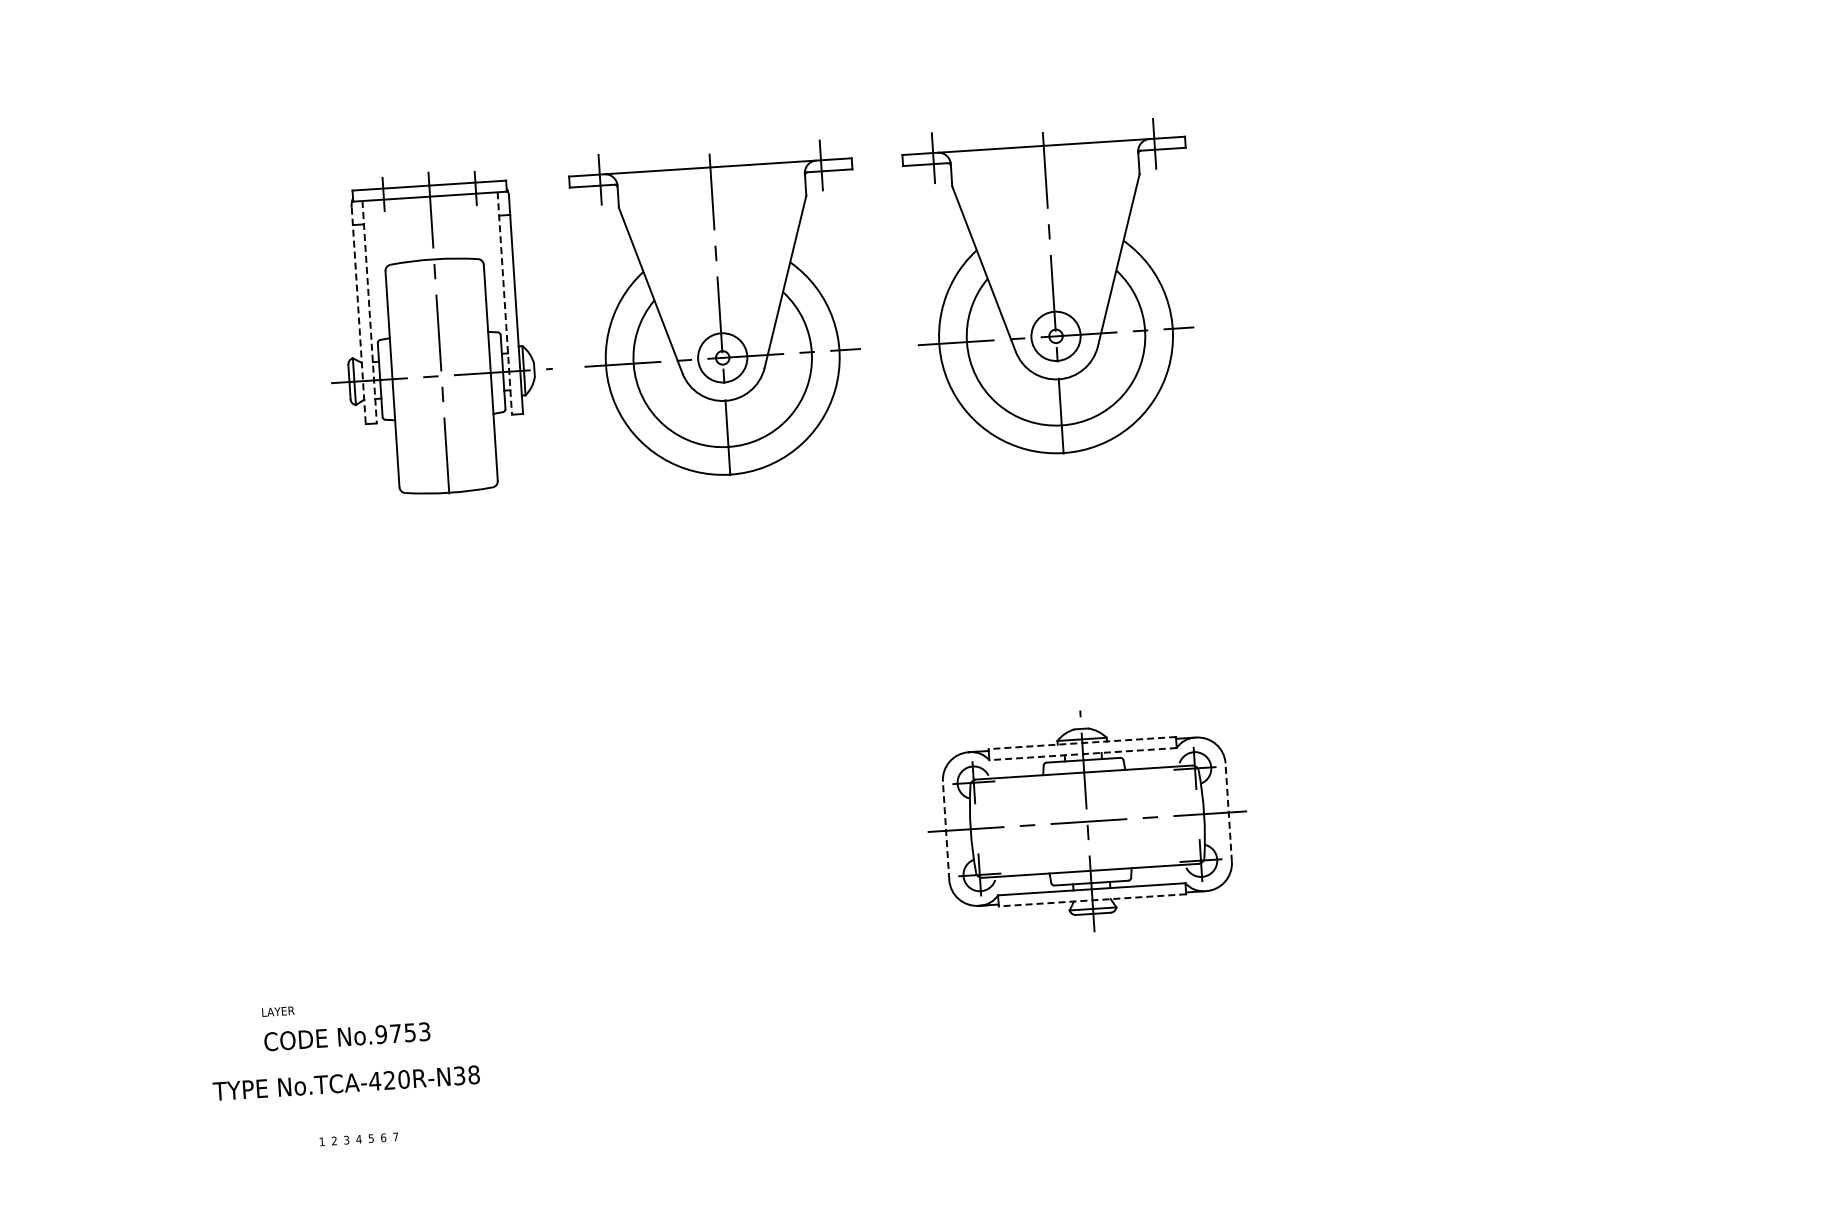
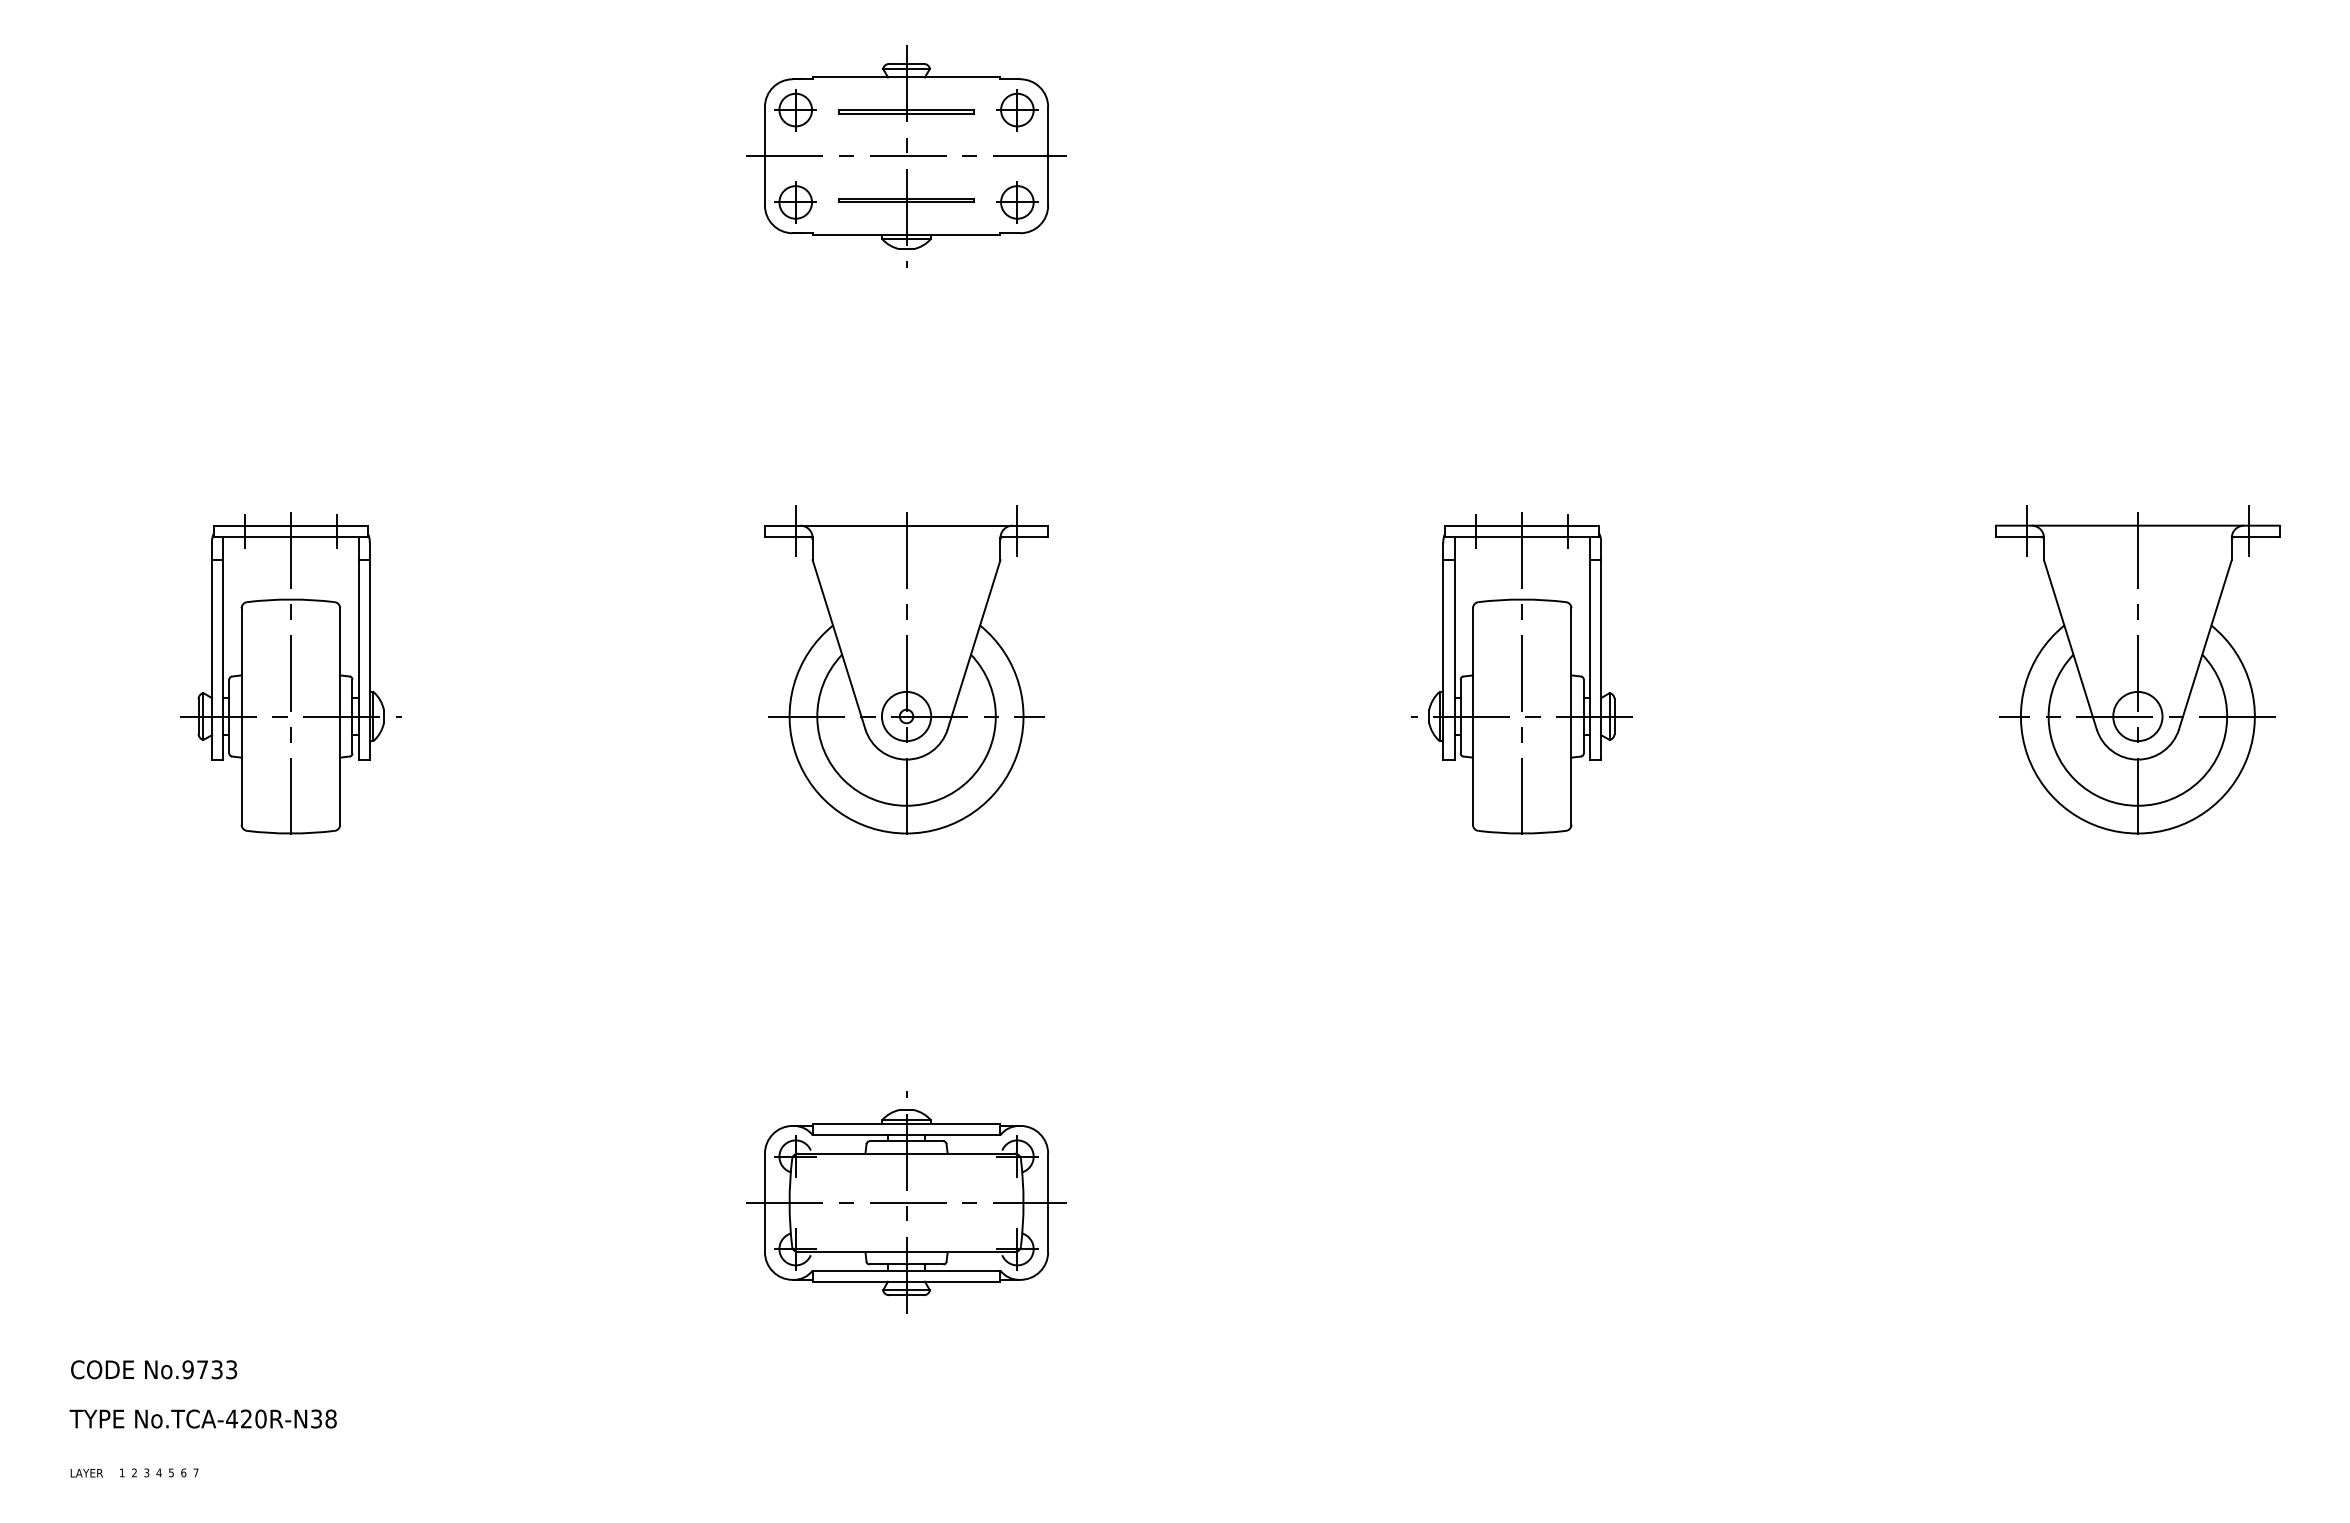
part: (1666, 253) -> (1521, 673), added
line: (504, 303) -> (358, 648), dashed -> solid
part: (719, 310) -> (572, 669), removed
line: (370, 312) -> (223, 648), dashed -> solid
line: (359, 316) -> (212, 651), dashed -> solid
line: (1082, 743) -> (906, 1124), dashed -> solid
line: (1083, 754) -> (906, 1135), dashed -> solid
line: (1229, 812) -> (1048, 1202), dashed -> solid
line: (945, 830) -> (764, 1202), dashed -> solid
line: (1092, 900) -> (906, 1281), dashed -> solid
text: (277, 1011) -> (86, 1473), moved
text: (410, 1032) -> (217, 1369), No.9753 -> No.9733
text: (345, 1082) -> (202, 1418), moved

